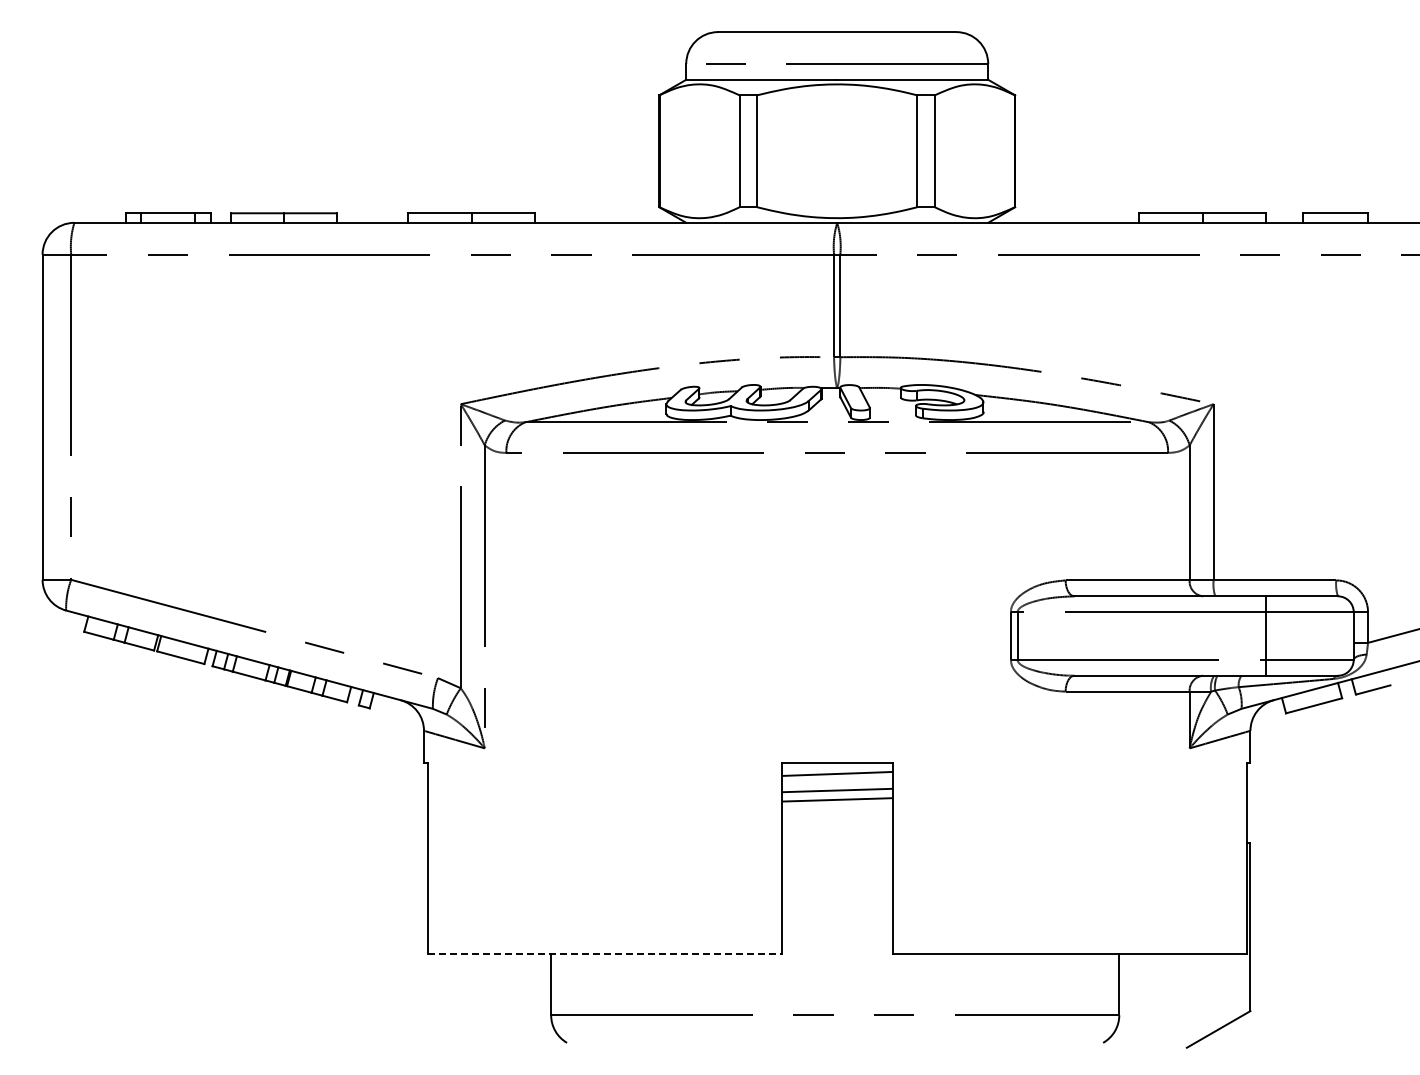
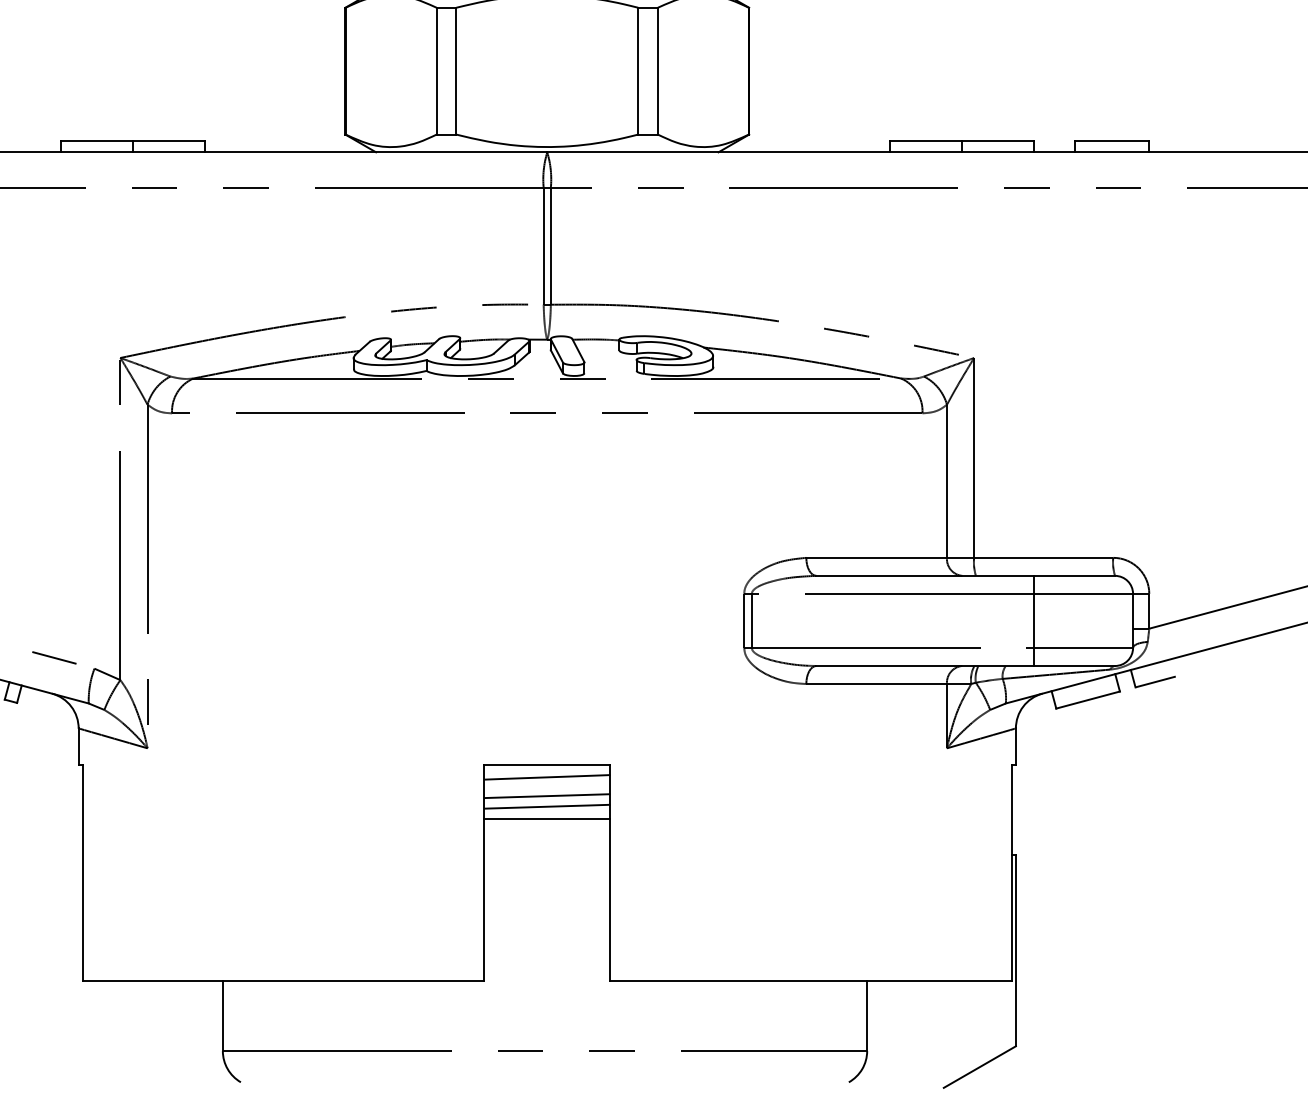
line: (836, 810) -> (546, 818), added
line: (604, 953) -> (283, 980), dashed -> solid

